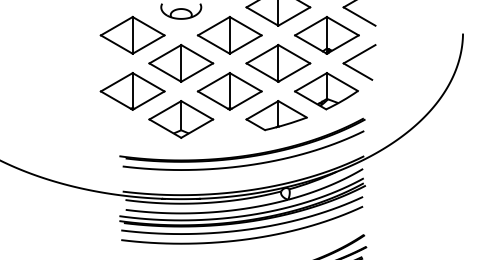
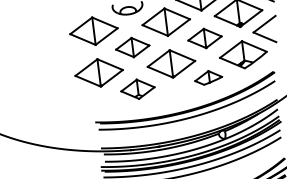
part: (278, 62) -> (204, 37), size x0.7
part: (181, 63) -> (132, 47), size x0.7
part: (276, 115) -> (208, 77), size x0.6
part: (181, 119) -> (138, 89), size x0.7

